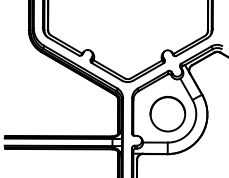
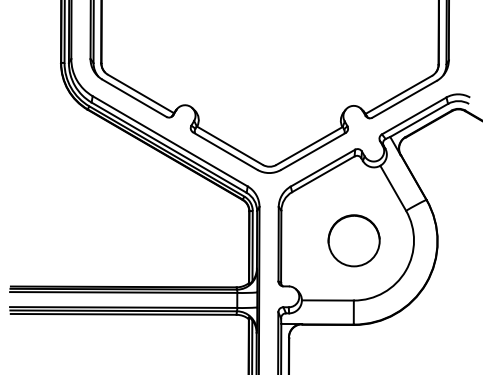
part: (167, 114) -> (353, 241), size x0.7

